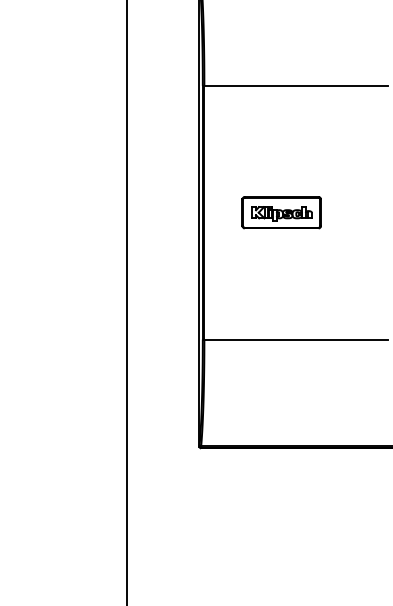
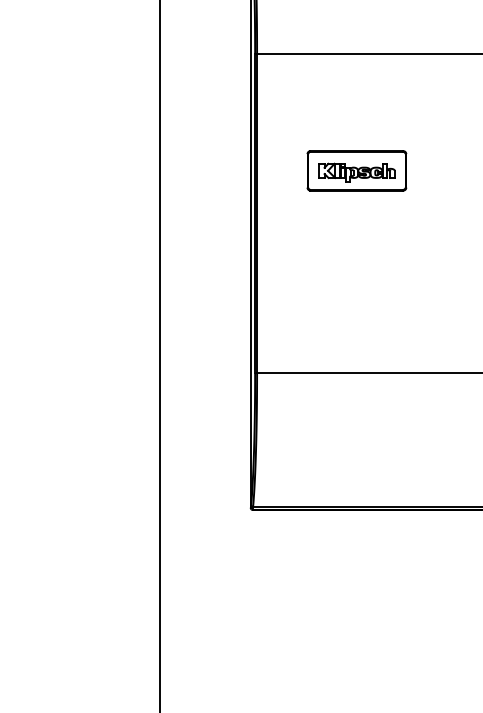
part: (281, 212) -> (356, 170), moved

